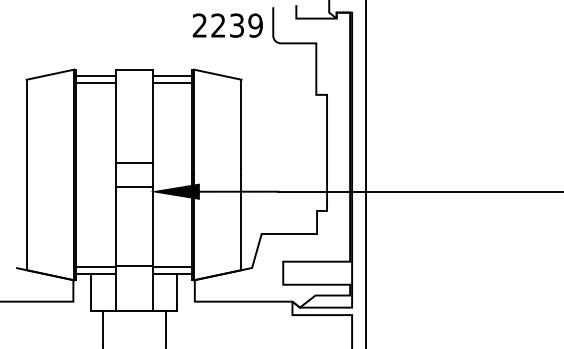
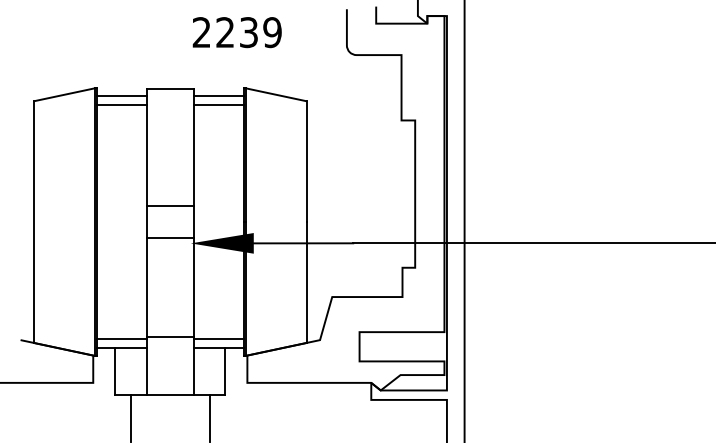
text: (227, 25) -> (236, 32), moved

